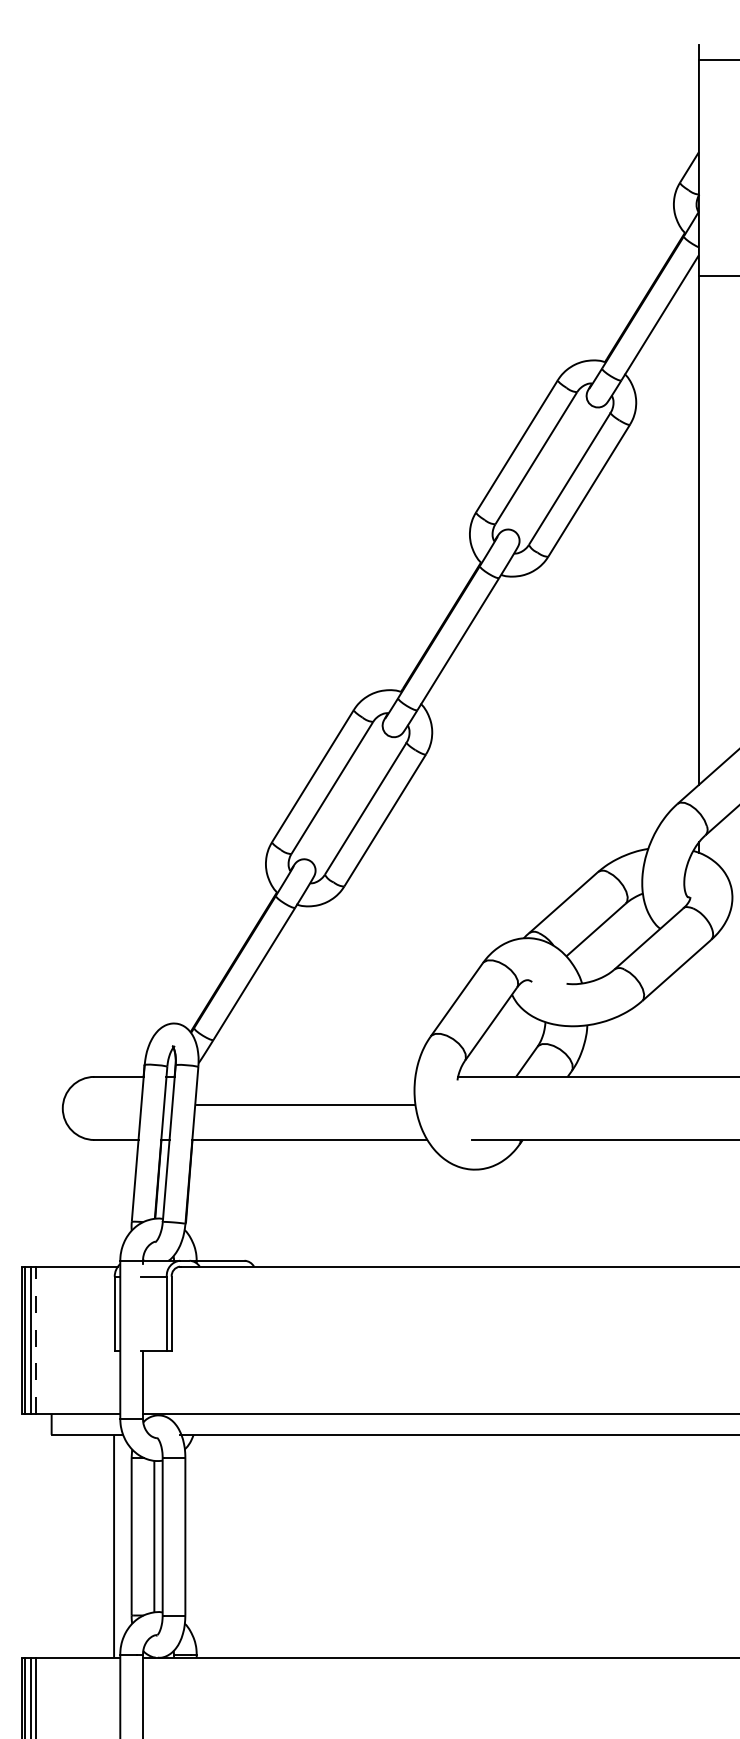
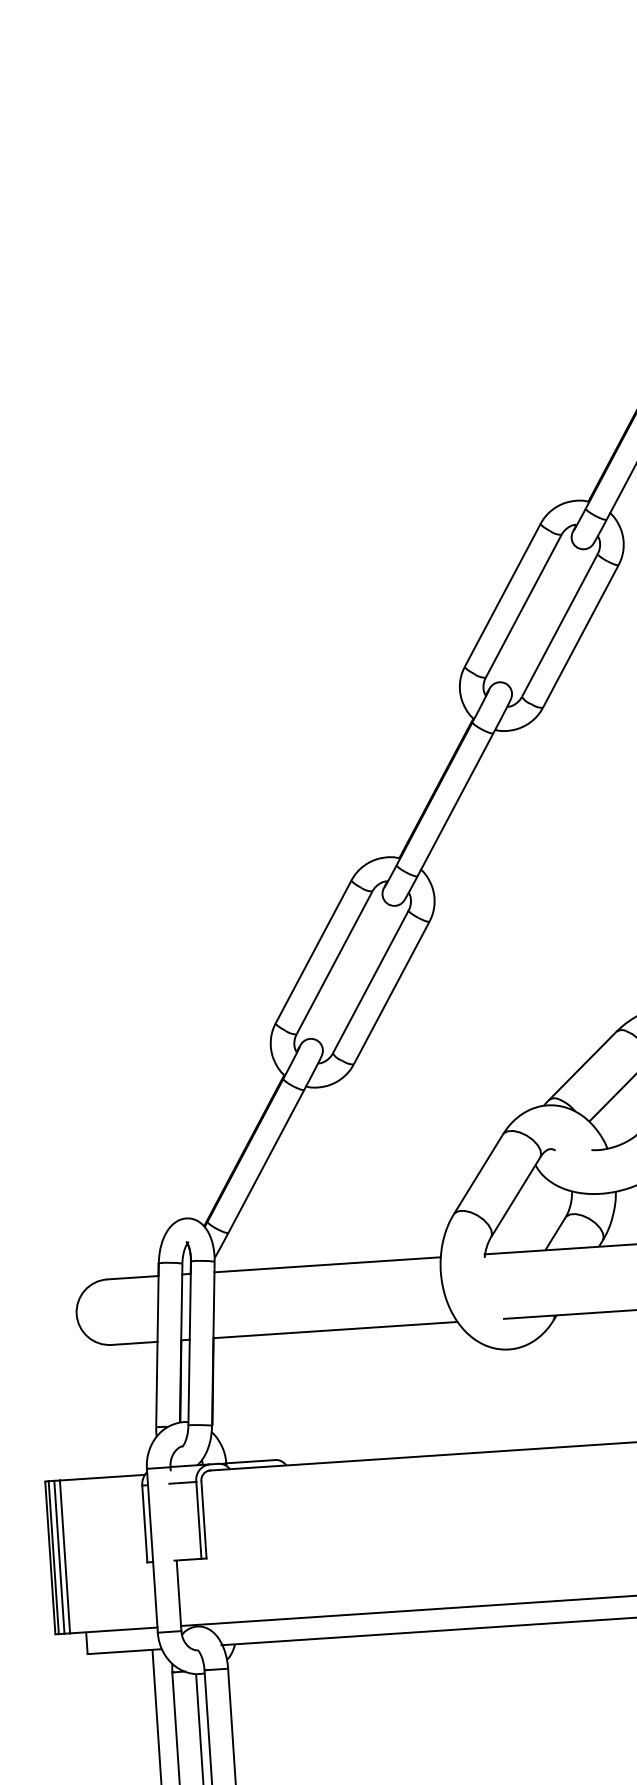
line: (306, 1104) -> (327, 1264), moved
line: (36, 1340) -> (65, 1557), dashed -> solid

